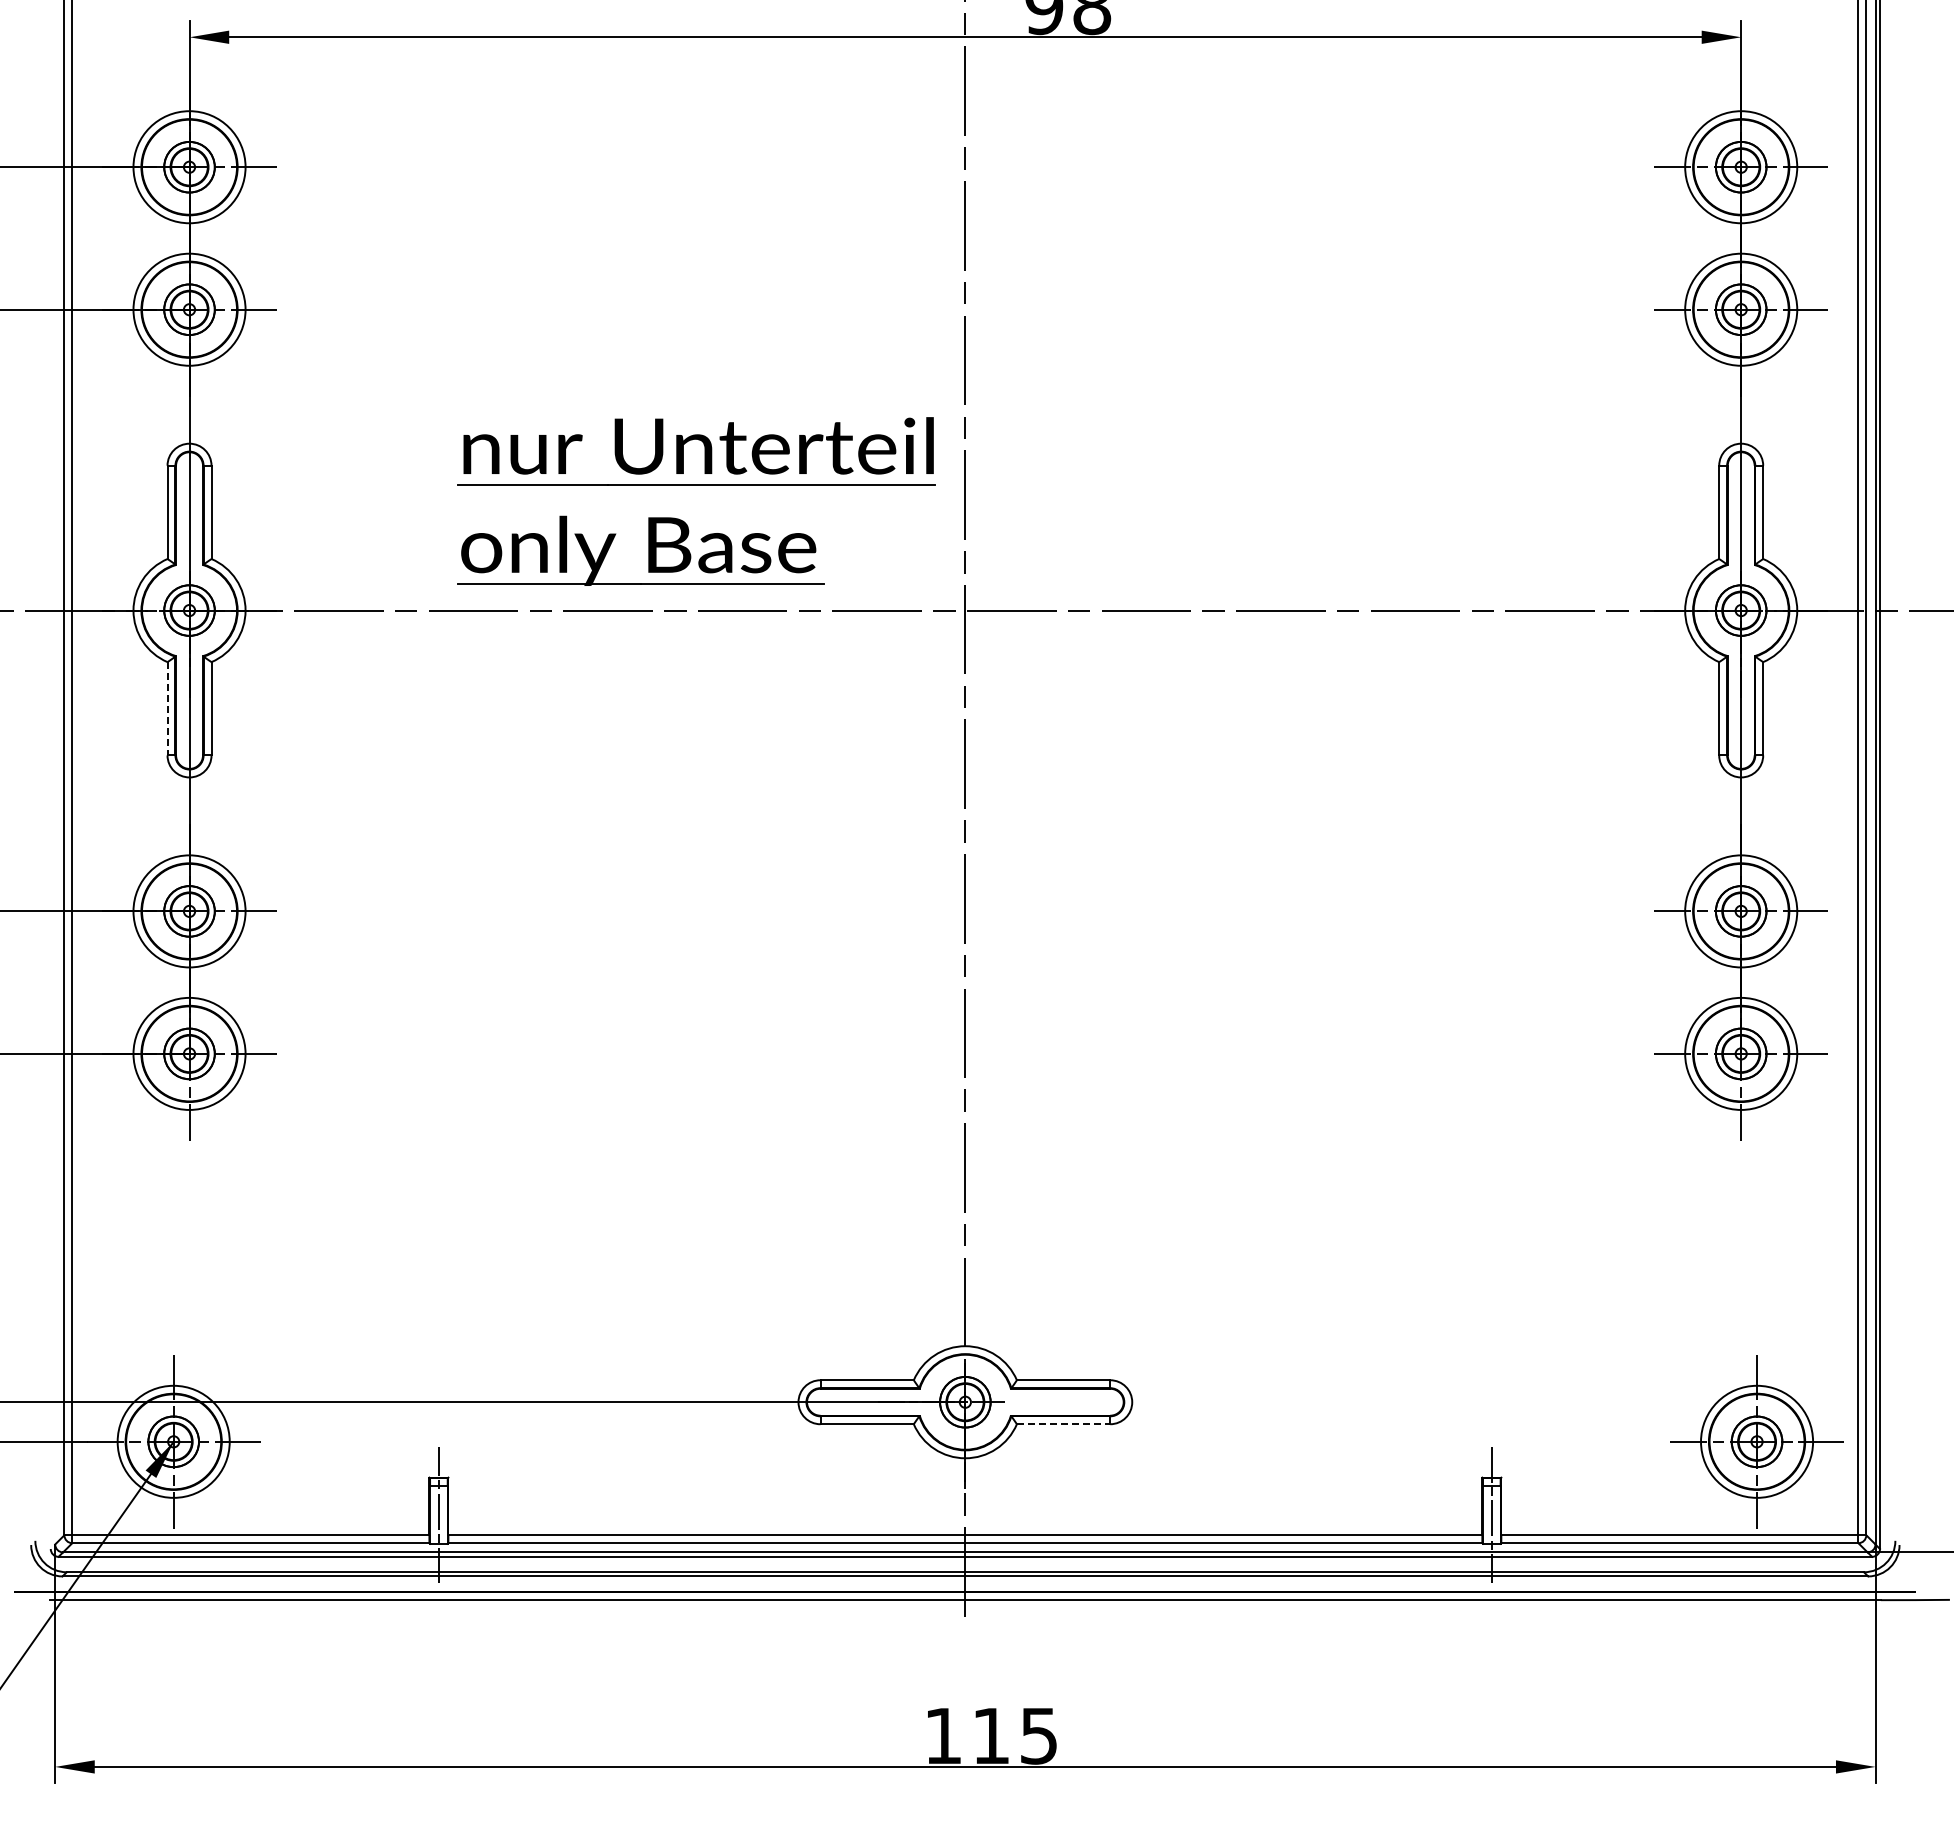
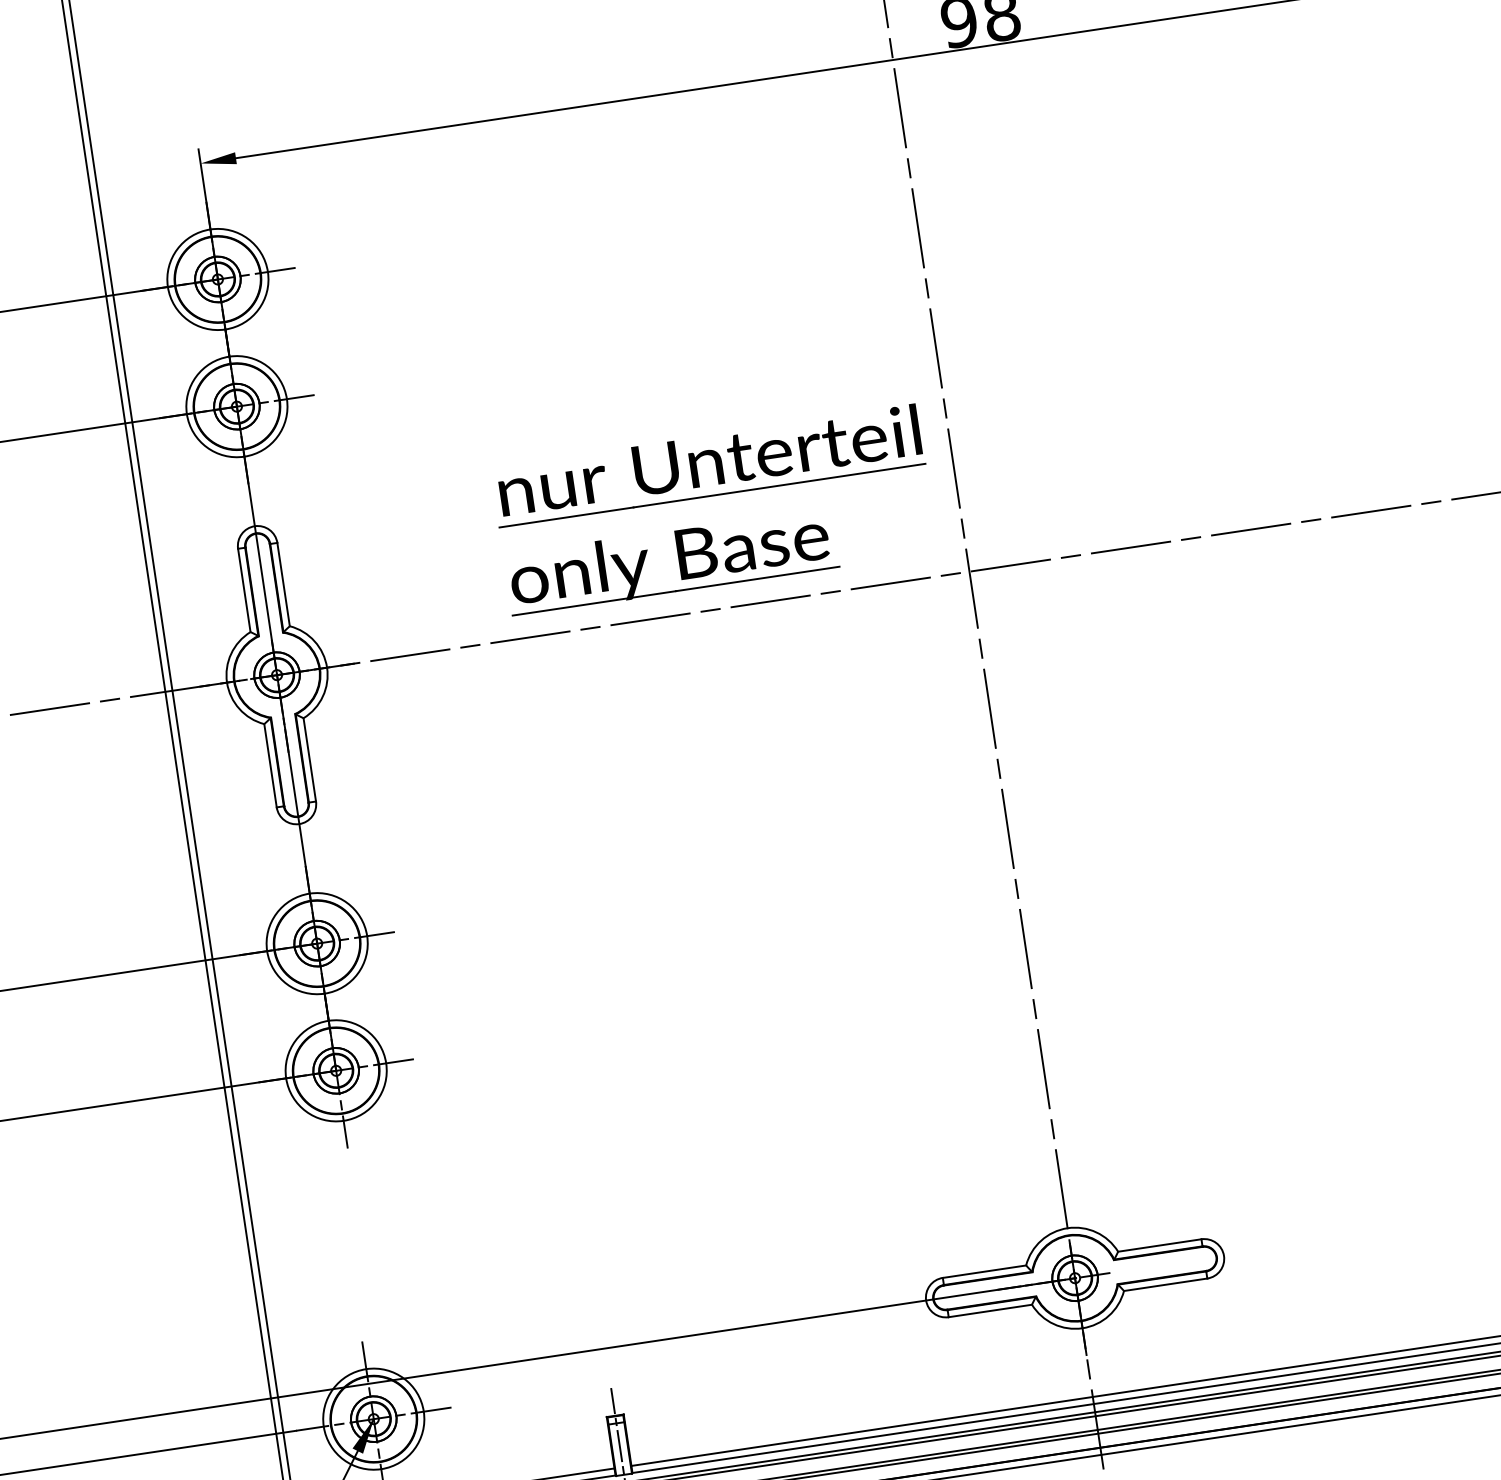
line: (167, 708) -> (270, 765), dashed -> solid
line: (1063, 1424) -> (1165, 1285), dashed -> solid

